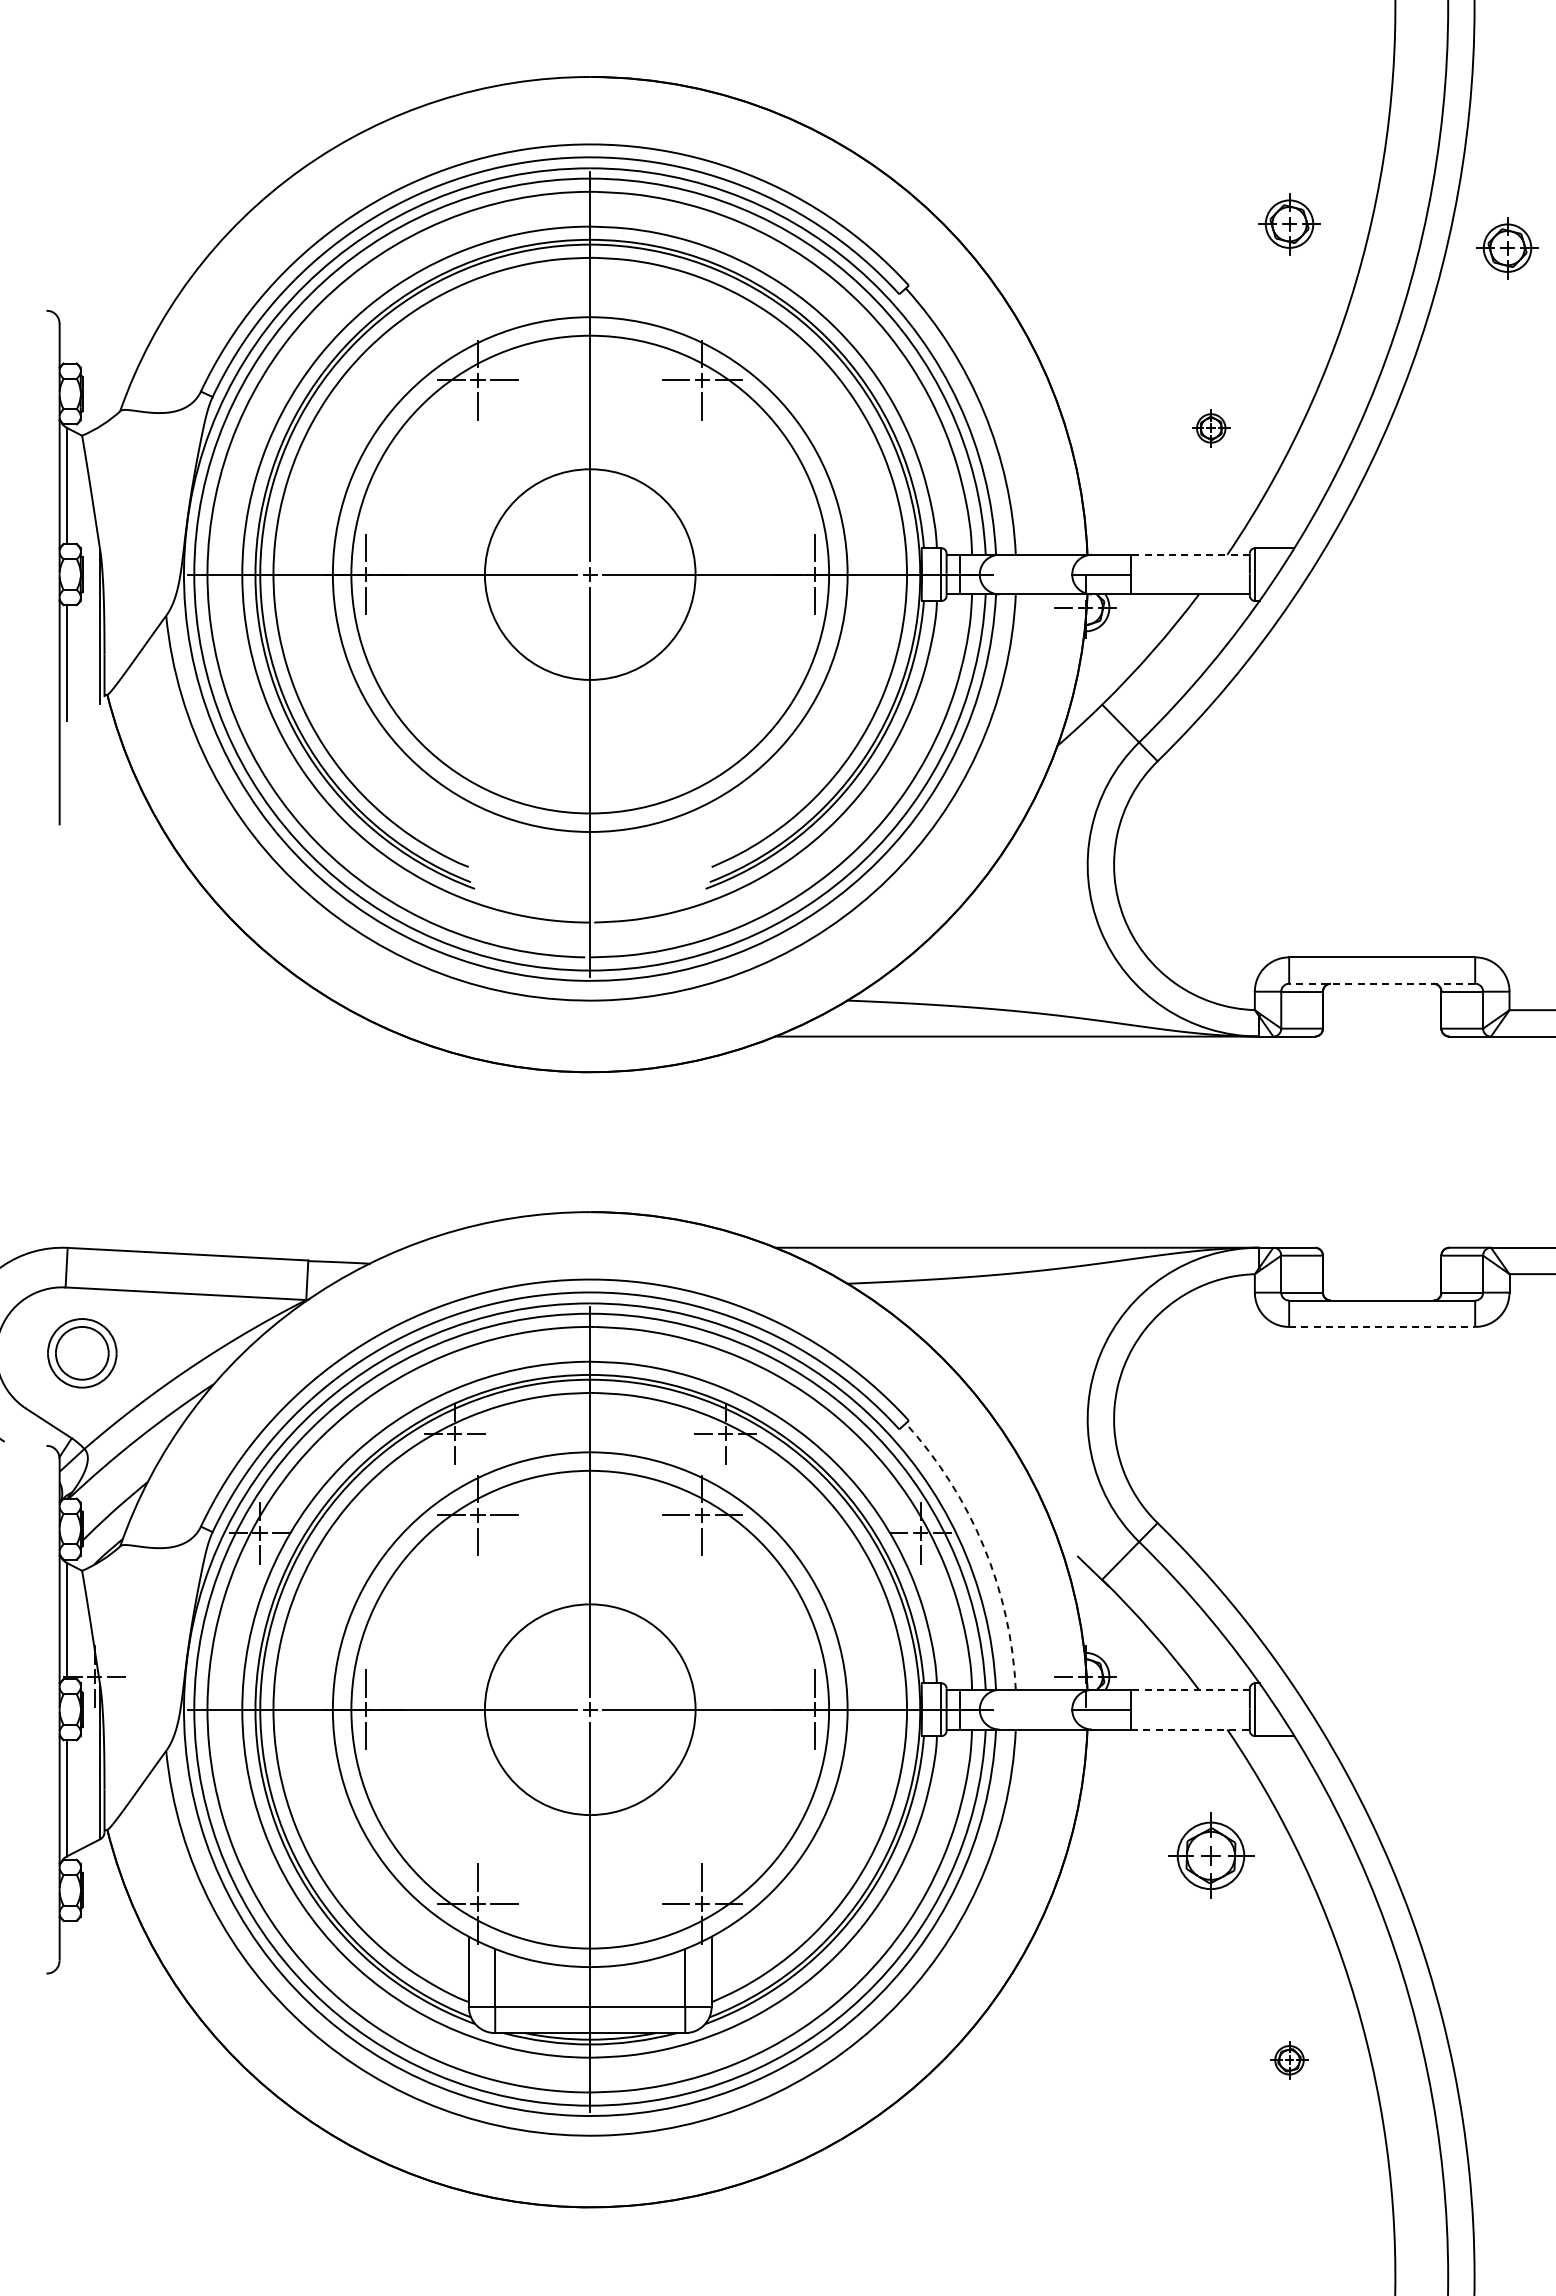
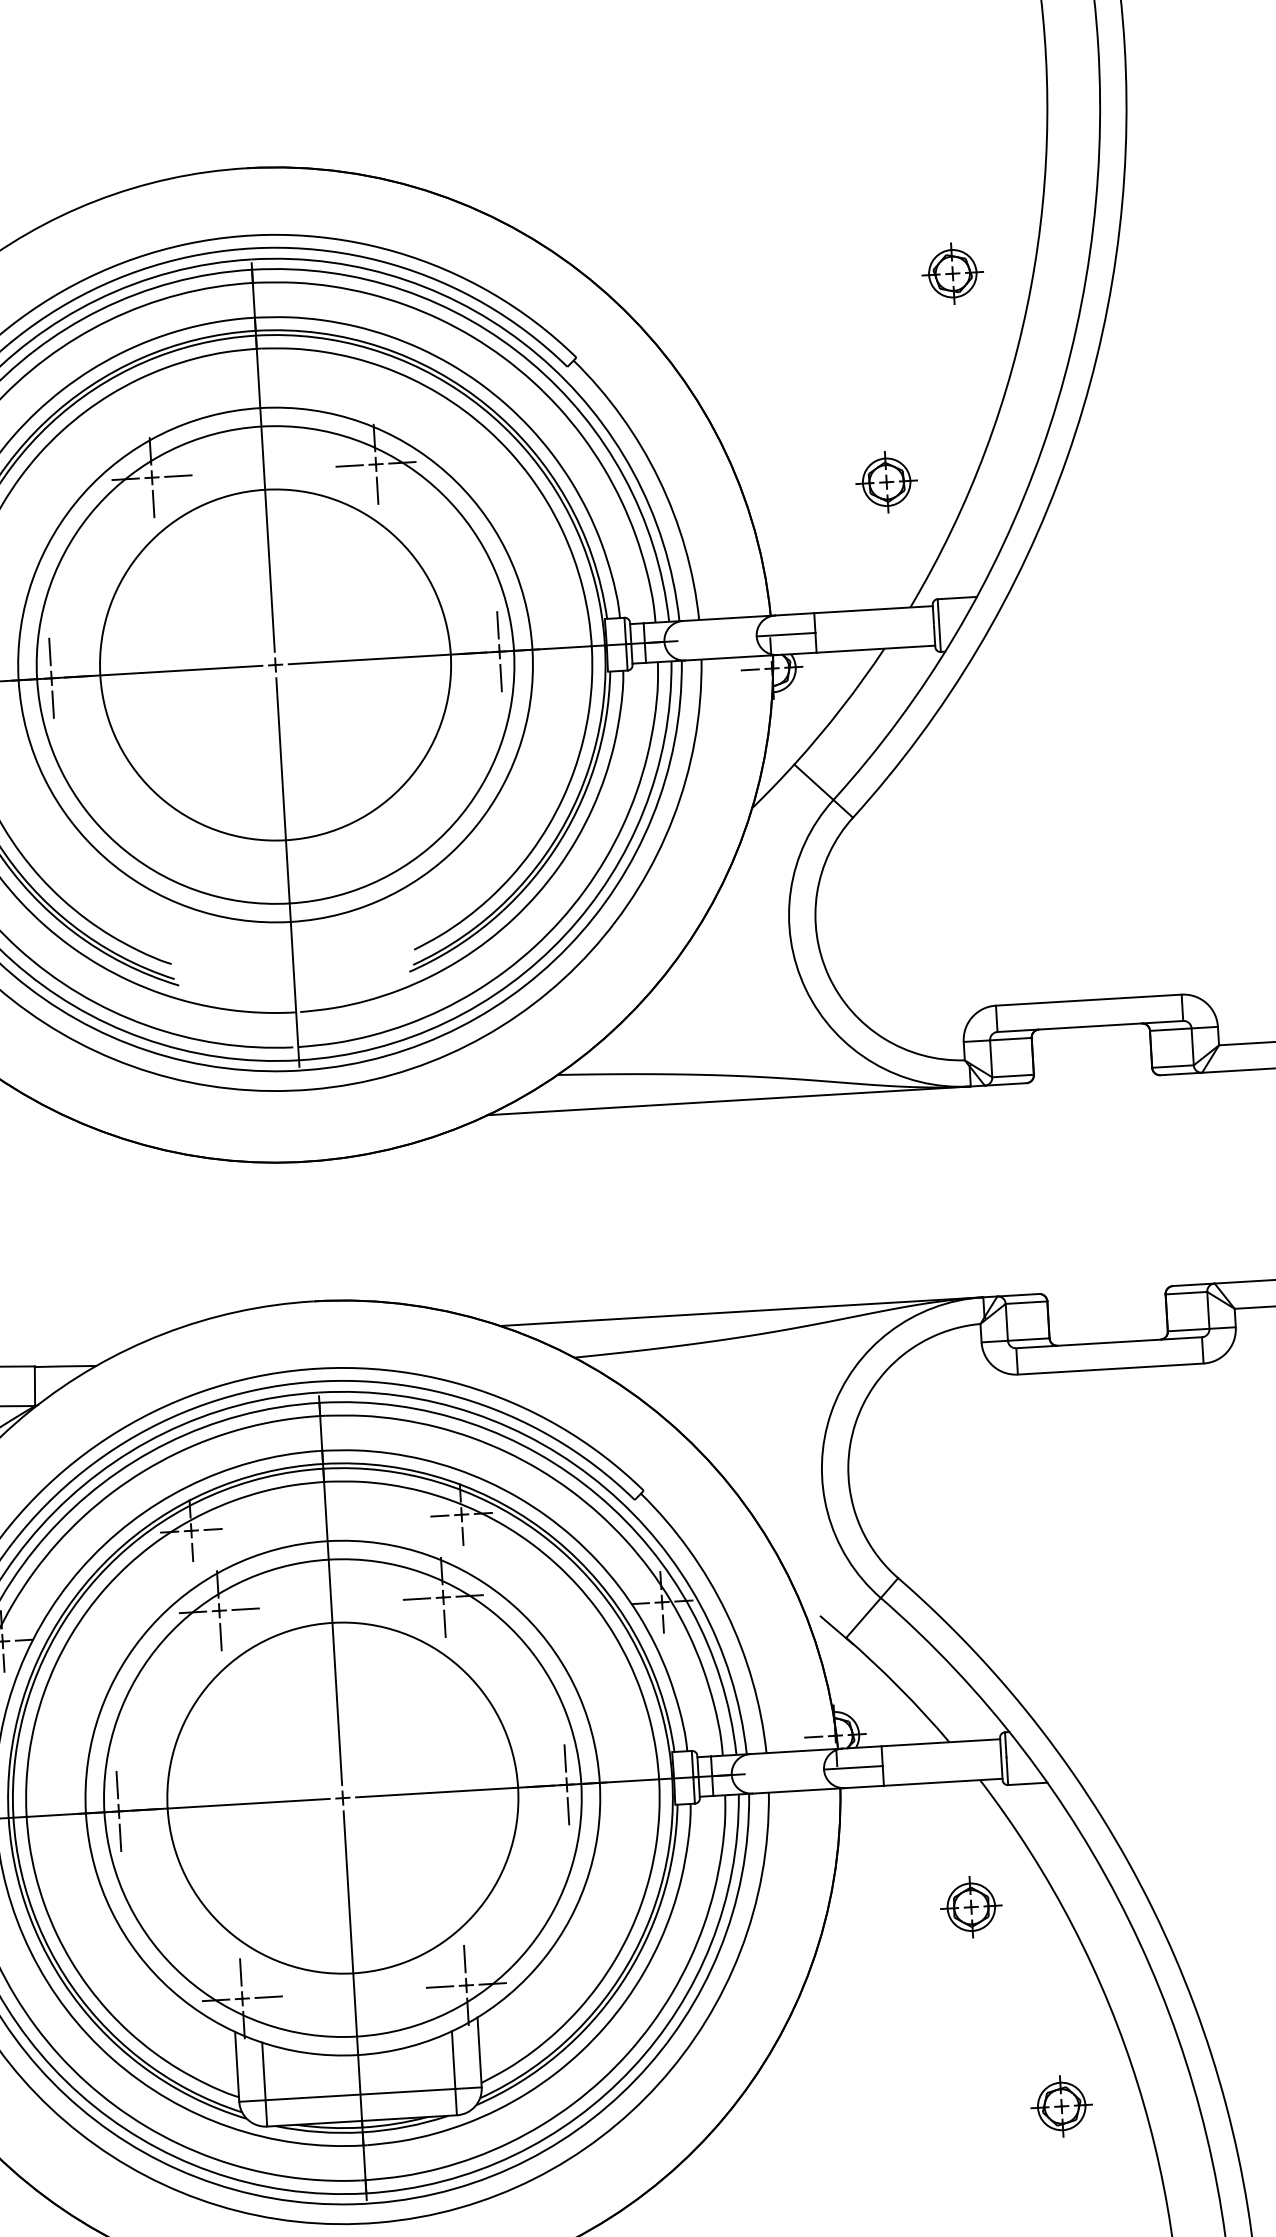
part: (1507, 248) -> (1171, 285), removed
part: (1211, 428) -> (887, 482), size x1.67
line: (1189, 554) -> (872, 609), dashed -> solid
circle: (589, 574) -> (274, 664), size x1.67
line: (1381, 983) -> (1089, 1026), dashed -> solid
line: (1382, 1326) -> (1111, 1368), dashed -> solid
arc: (984, 1547) -> (726, 1612), dashed -> solid
line: (1189, 1689) -> (939, 1742), dashed -> solid
circle: (589, 1709) -> (342, 1797), size x1.67
line: (1190, 1729) -> (943, 1782), dashed -> solid
part: (1211, 1855) -> (971, 1906), size x0.71
part: (1289, 2060) -> (1061, 2106), size x1.67

